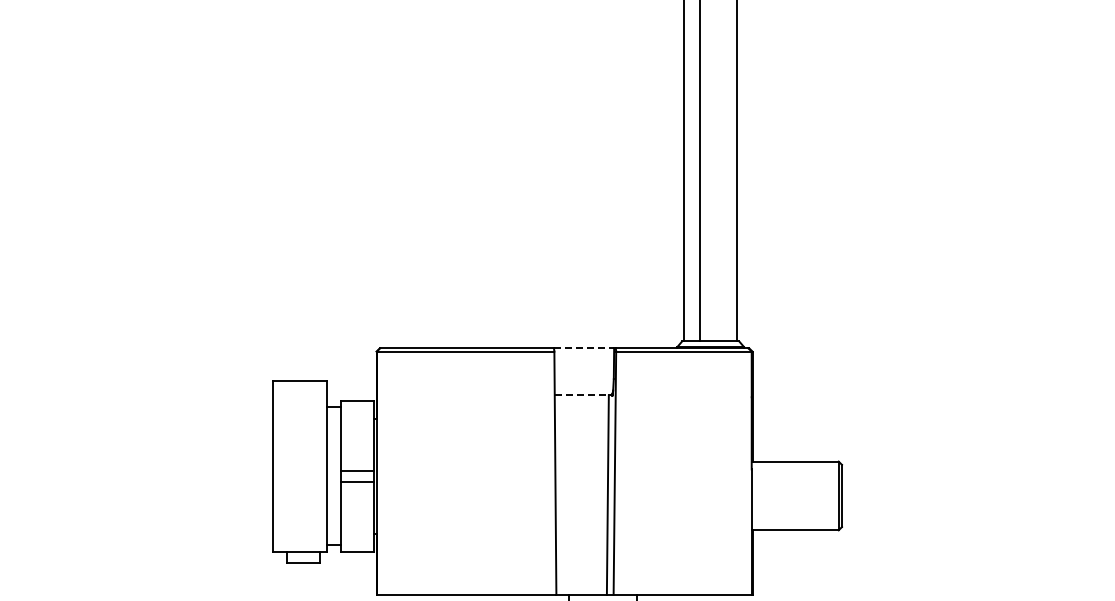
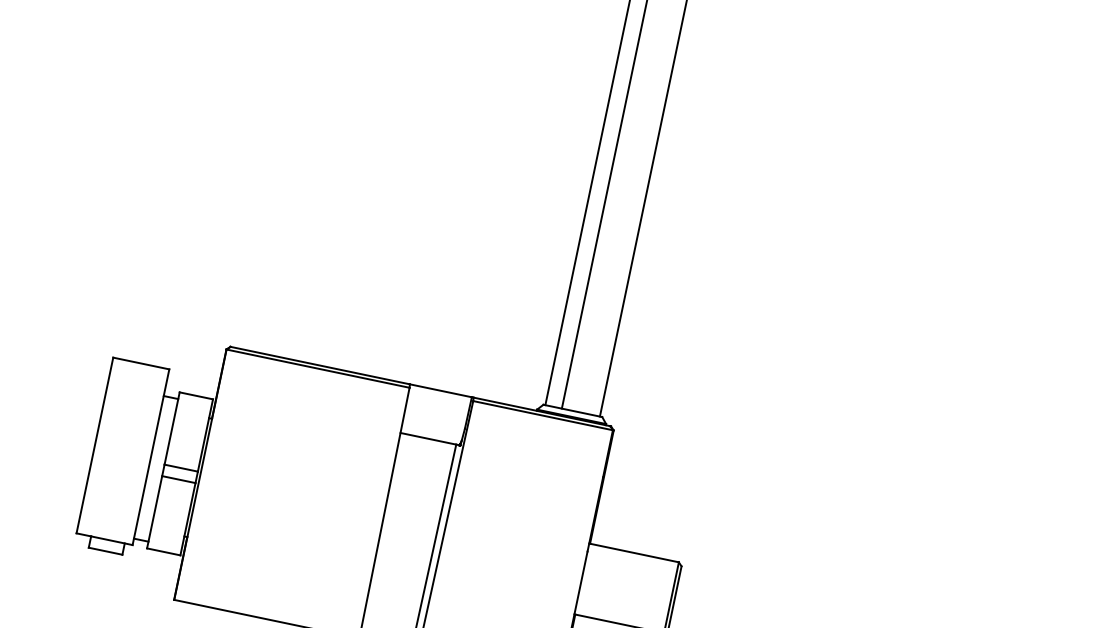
line: (584, 348) -> (441, 391), dashed -> solid
line: (582, 395) -> (429, 439), dashed -> solid

